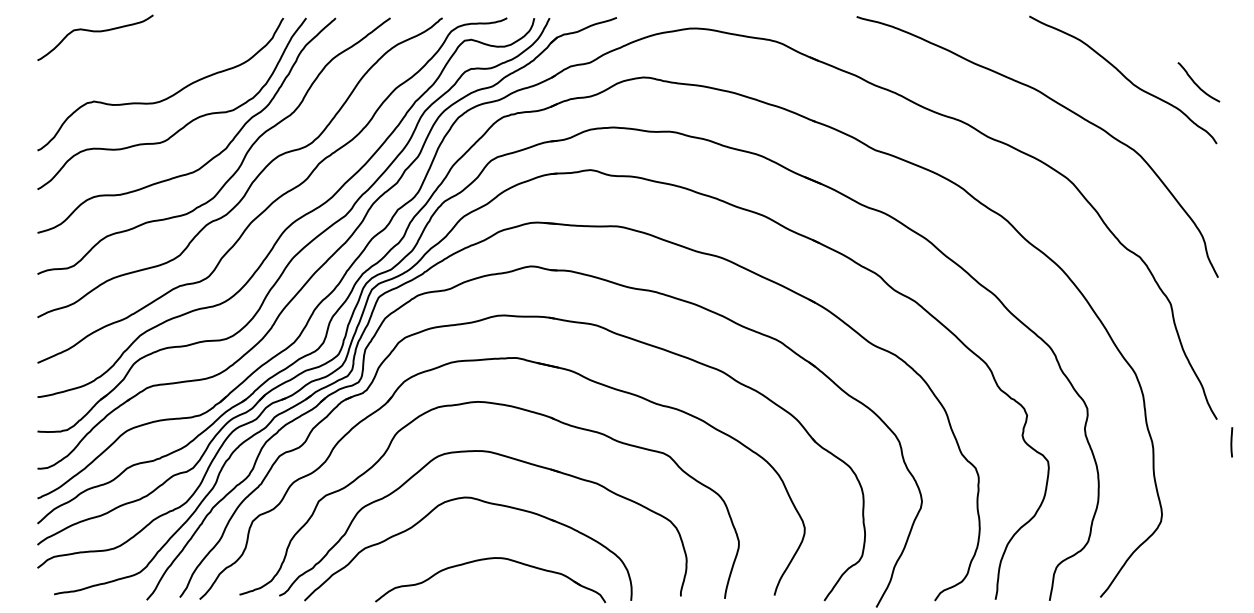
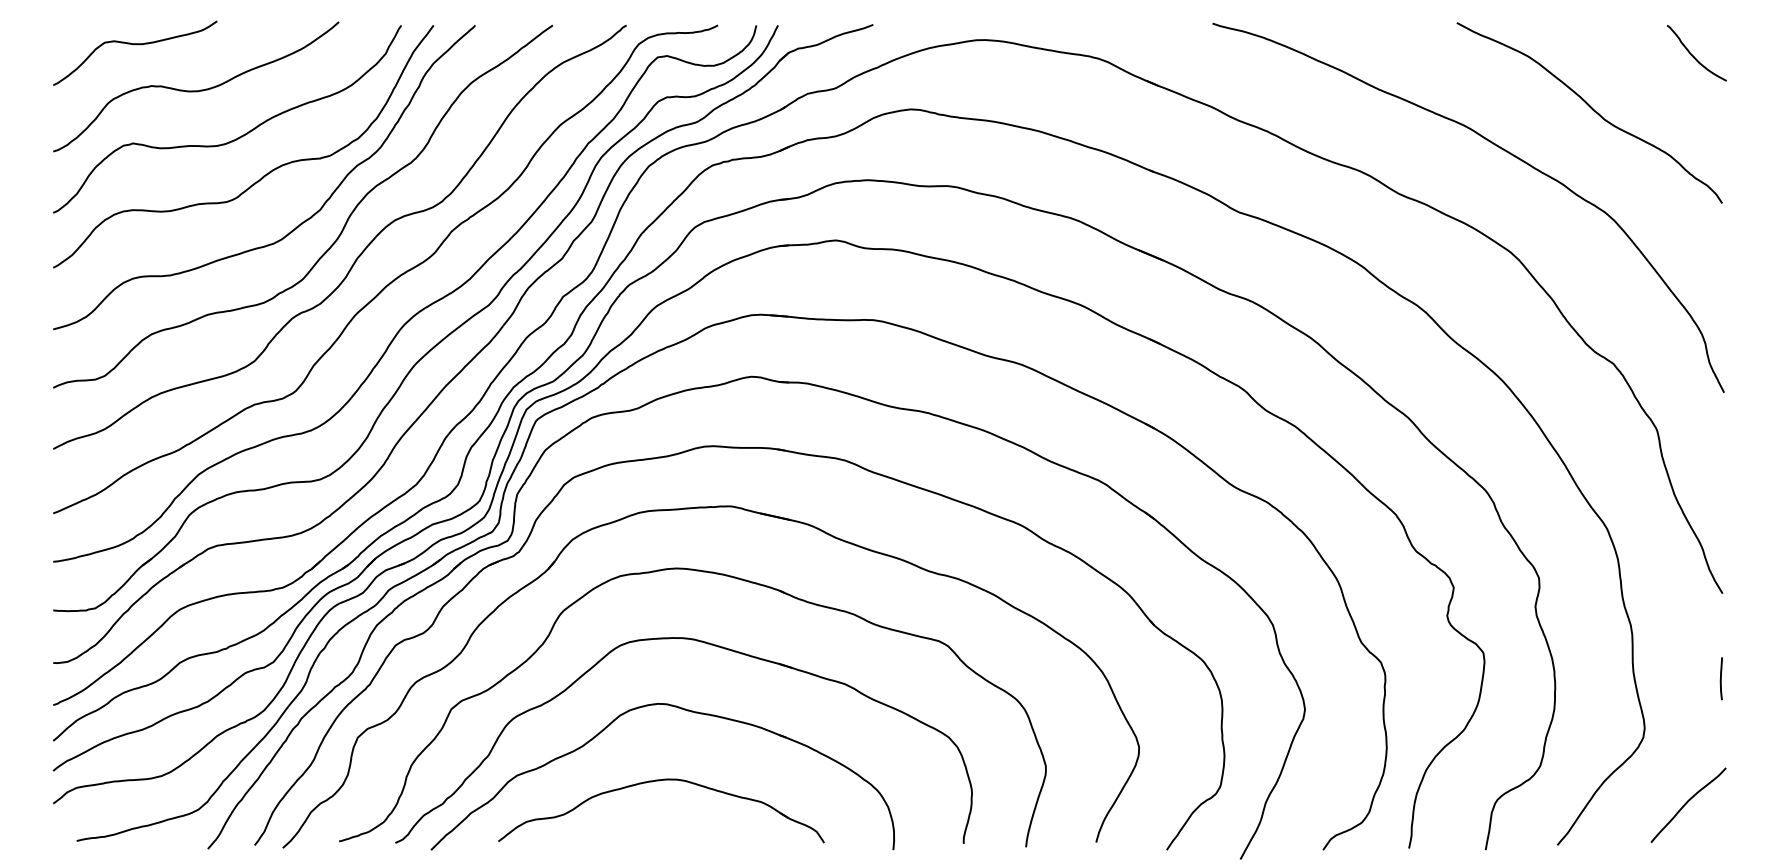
curve: (138, 64) -> (196, 90), added
curve: (1196, 83) -> (1693, 55), moved
line: (1231, 442) -> (1720, 678), moved
part: (489, 559) -> (659, 781), moved
curve: (1192, 567) -> (1687, 803), added

